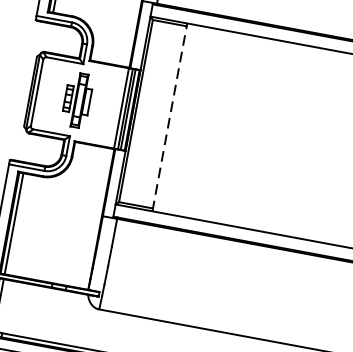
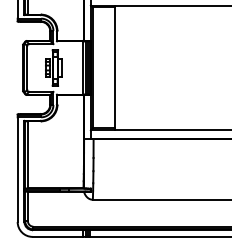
line: (170, 116) -> (115, 67), dashed -> solid

